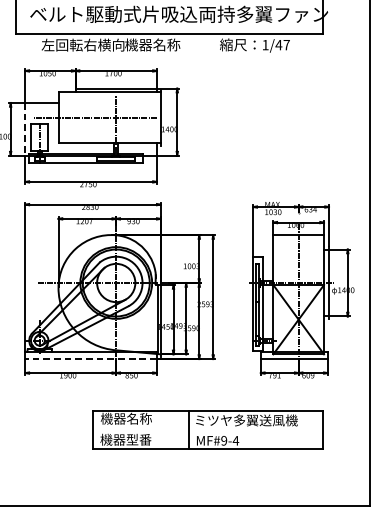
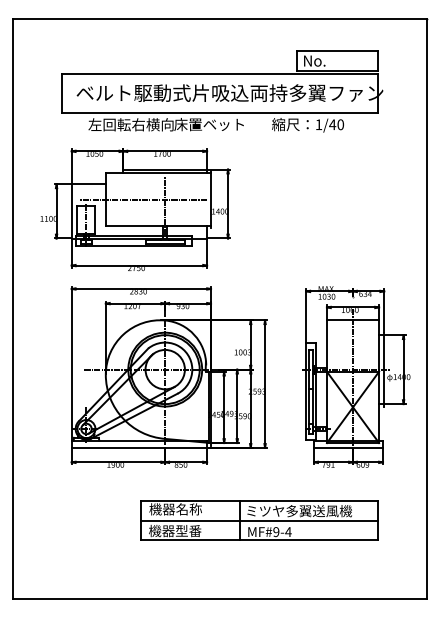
text: (158, 44) -> (208, 124), 機器名称 -> 床置ベット
text: (286, 44) -> (340, 124), 1/47 -> 1/40
line: (25, 129) -> (71, 211), dashed -> solid
line: (91, 358) -> (139, 447), dashed -> solid
line: (207, 429) -> (259, 520), added

